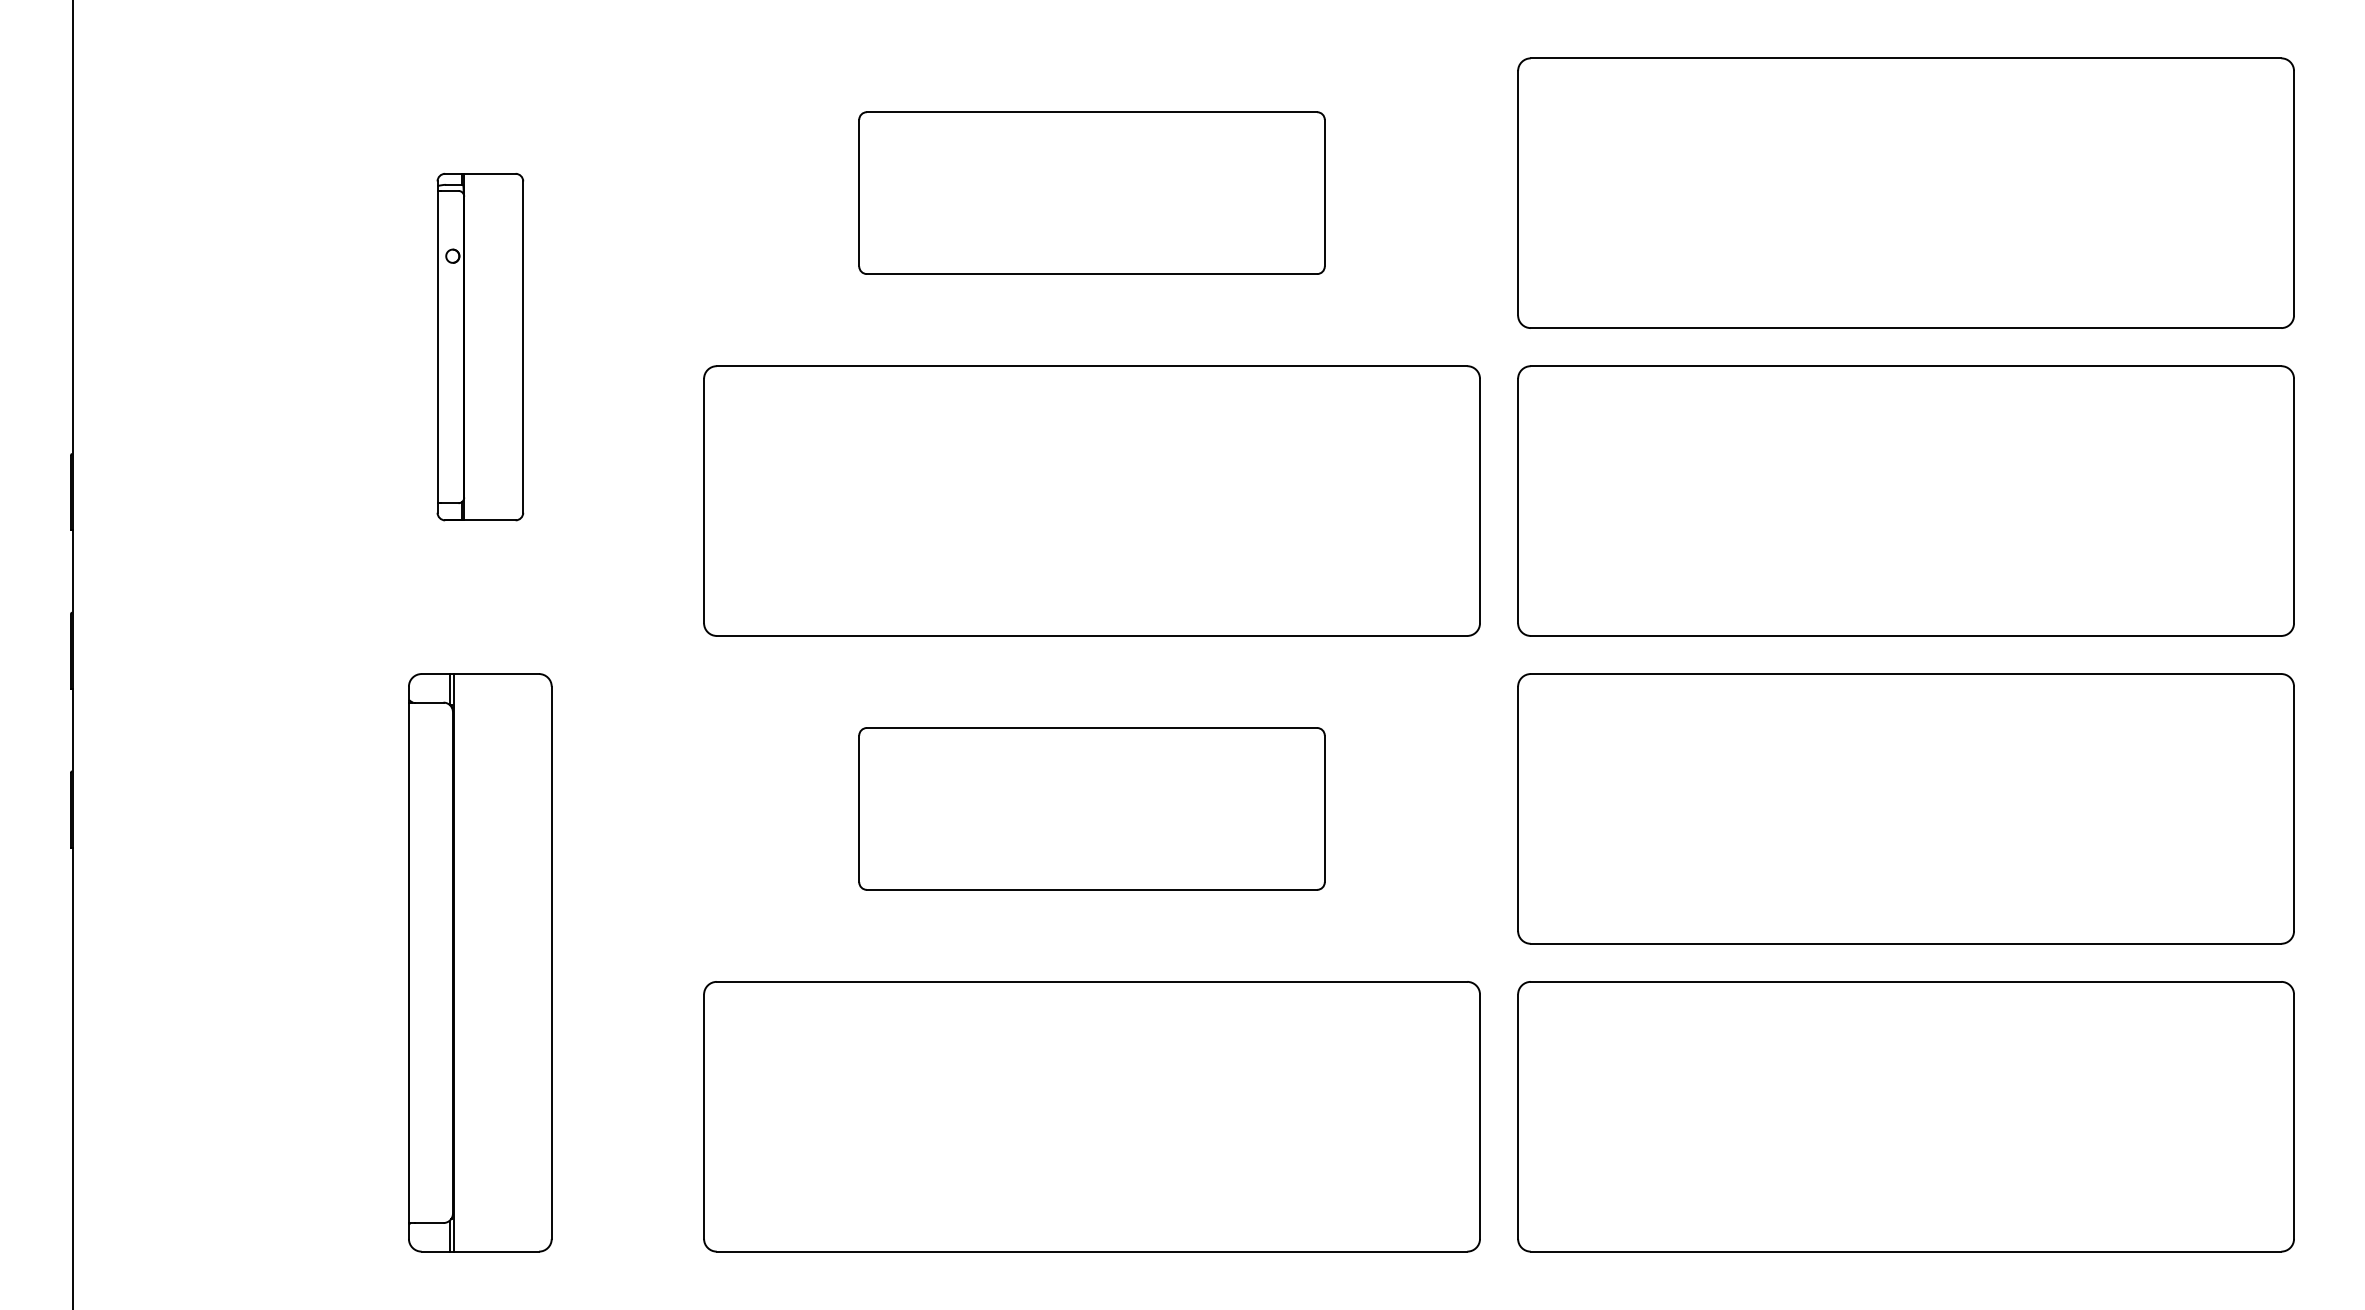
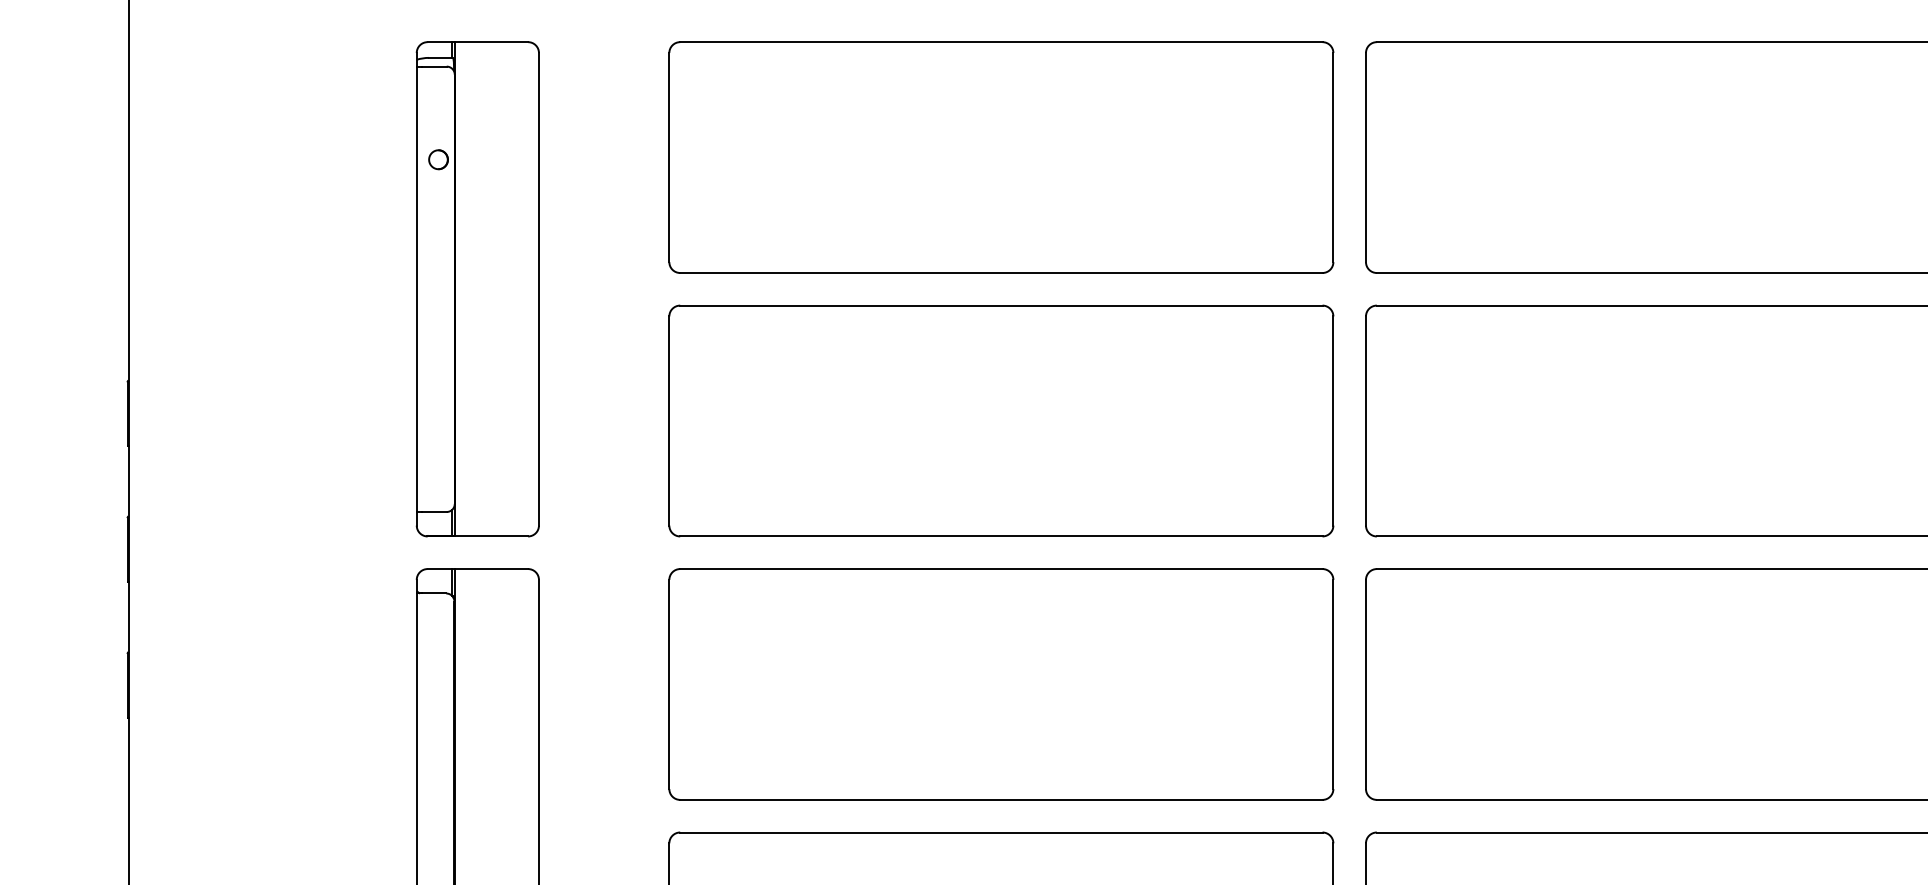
part: (1091, 192) -> (1000, 156), size x1.67
part: (480, 346) -> (478, 288), size x1.67
part: (1091, 808) -> (1000, 684), size x1.67

